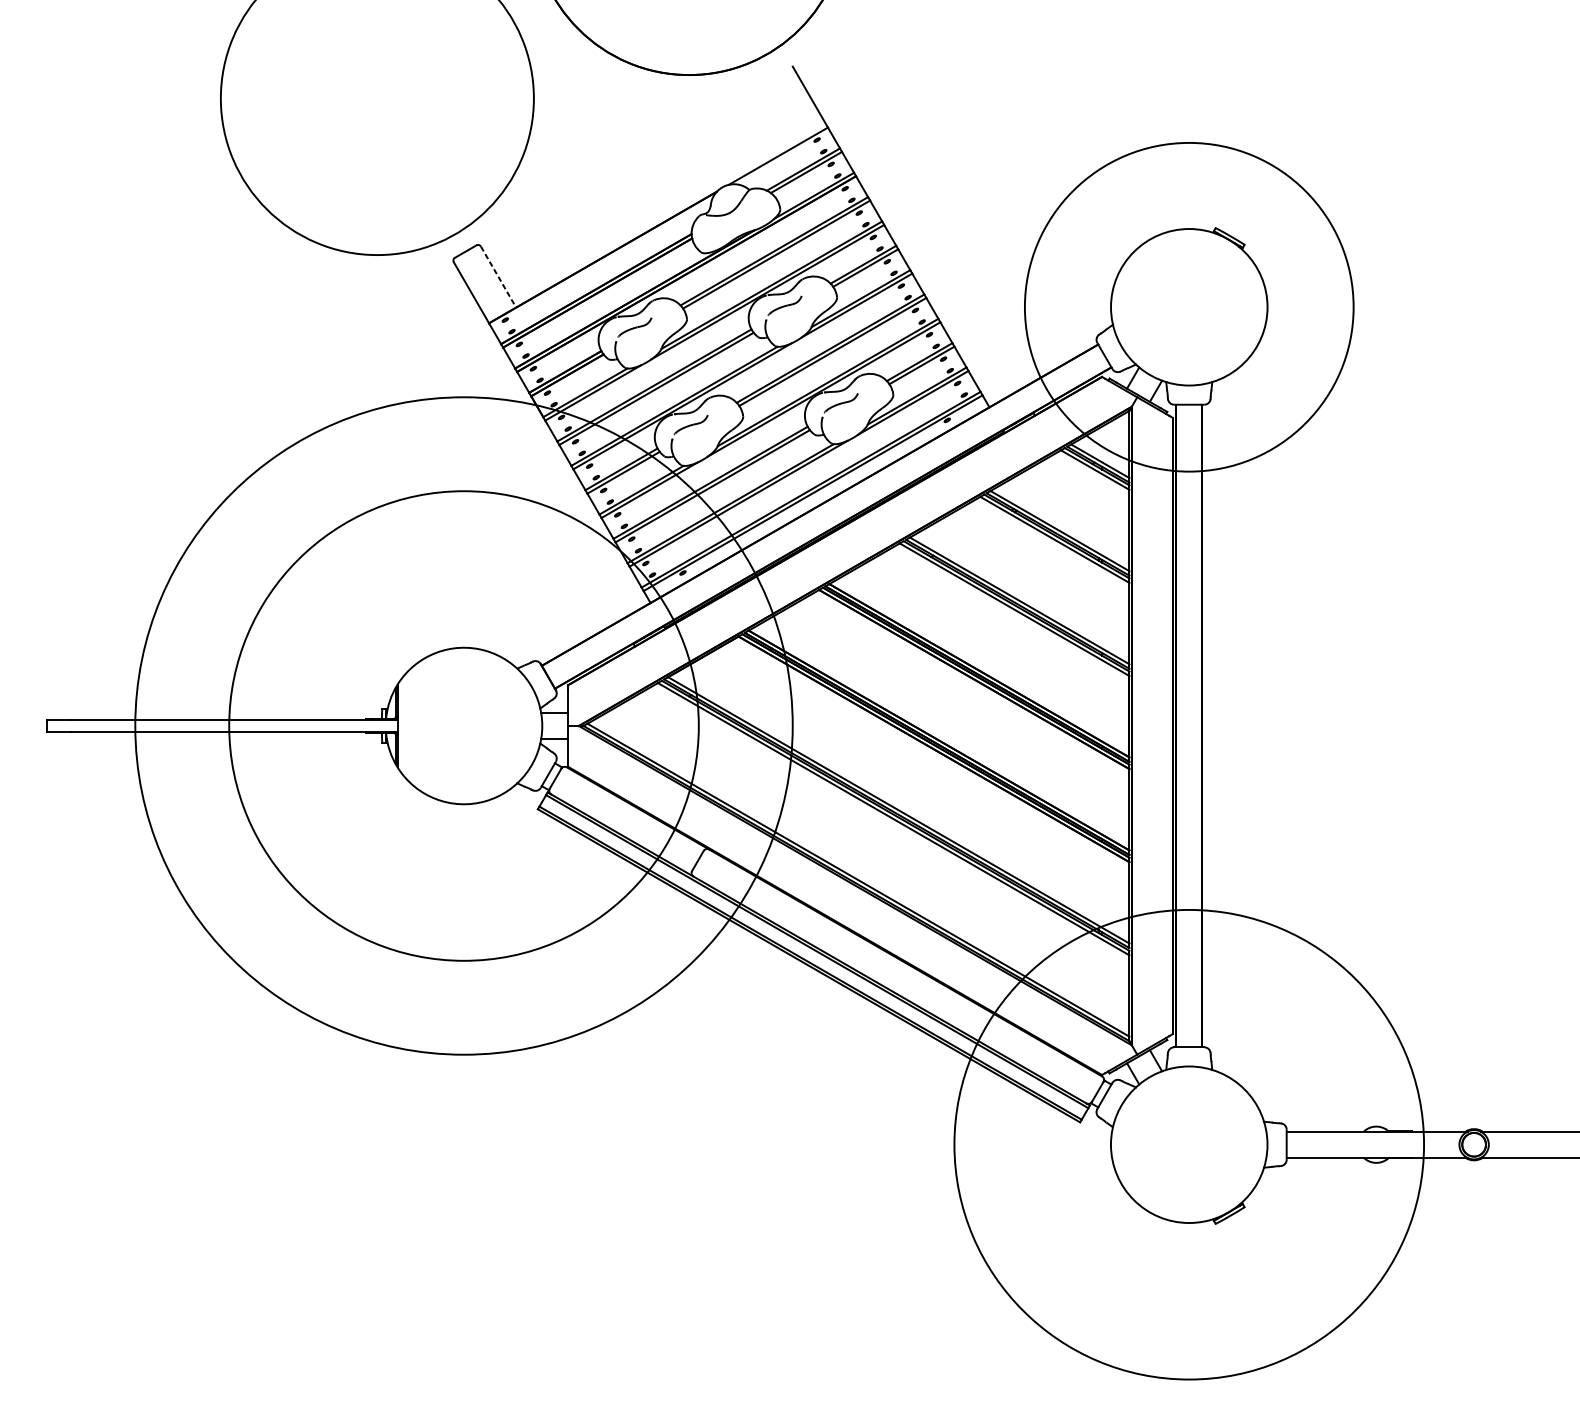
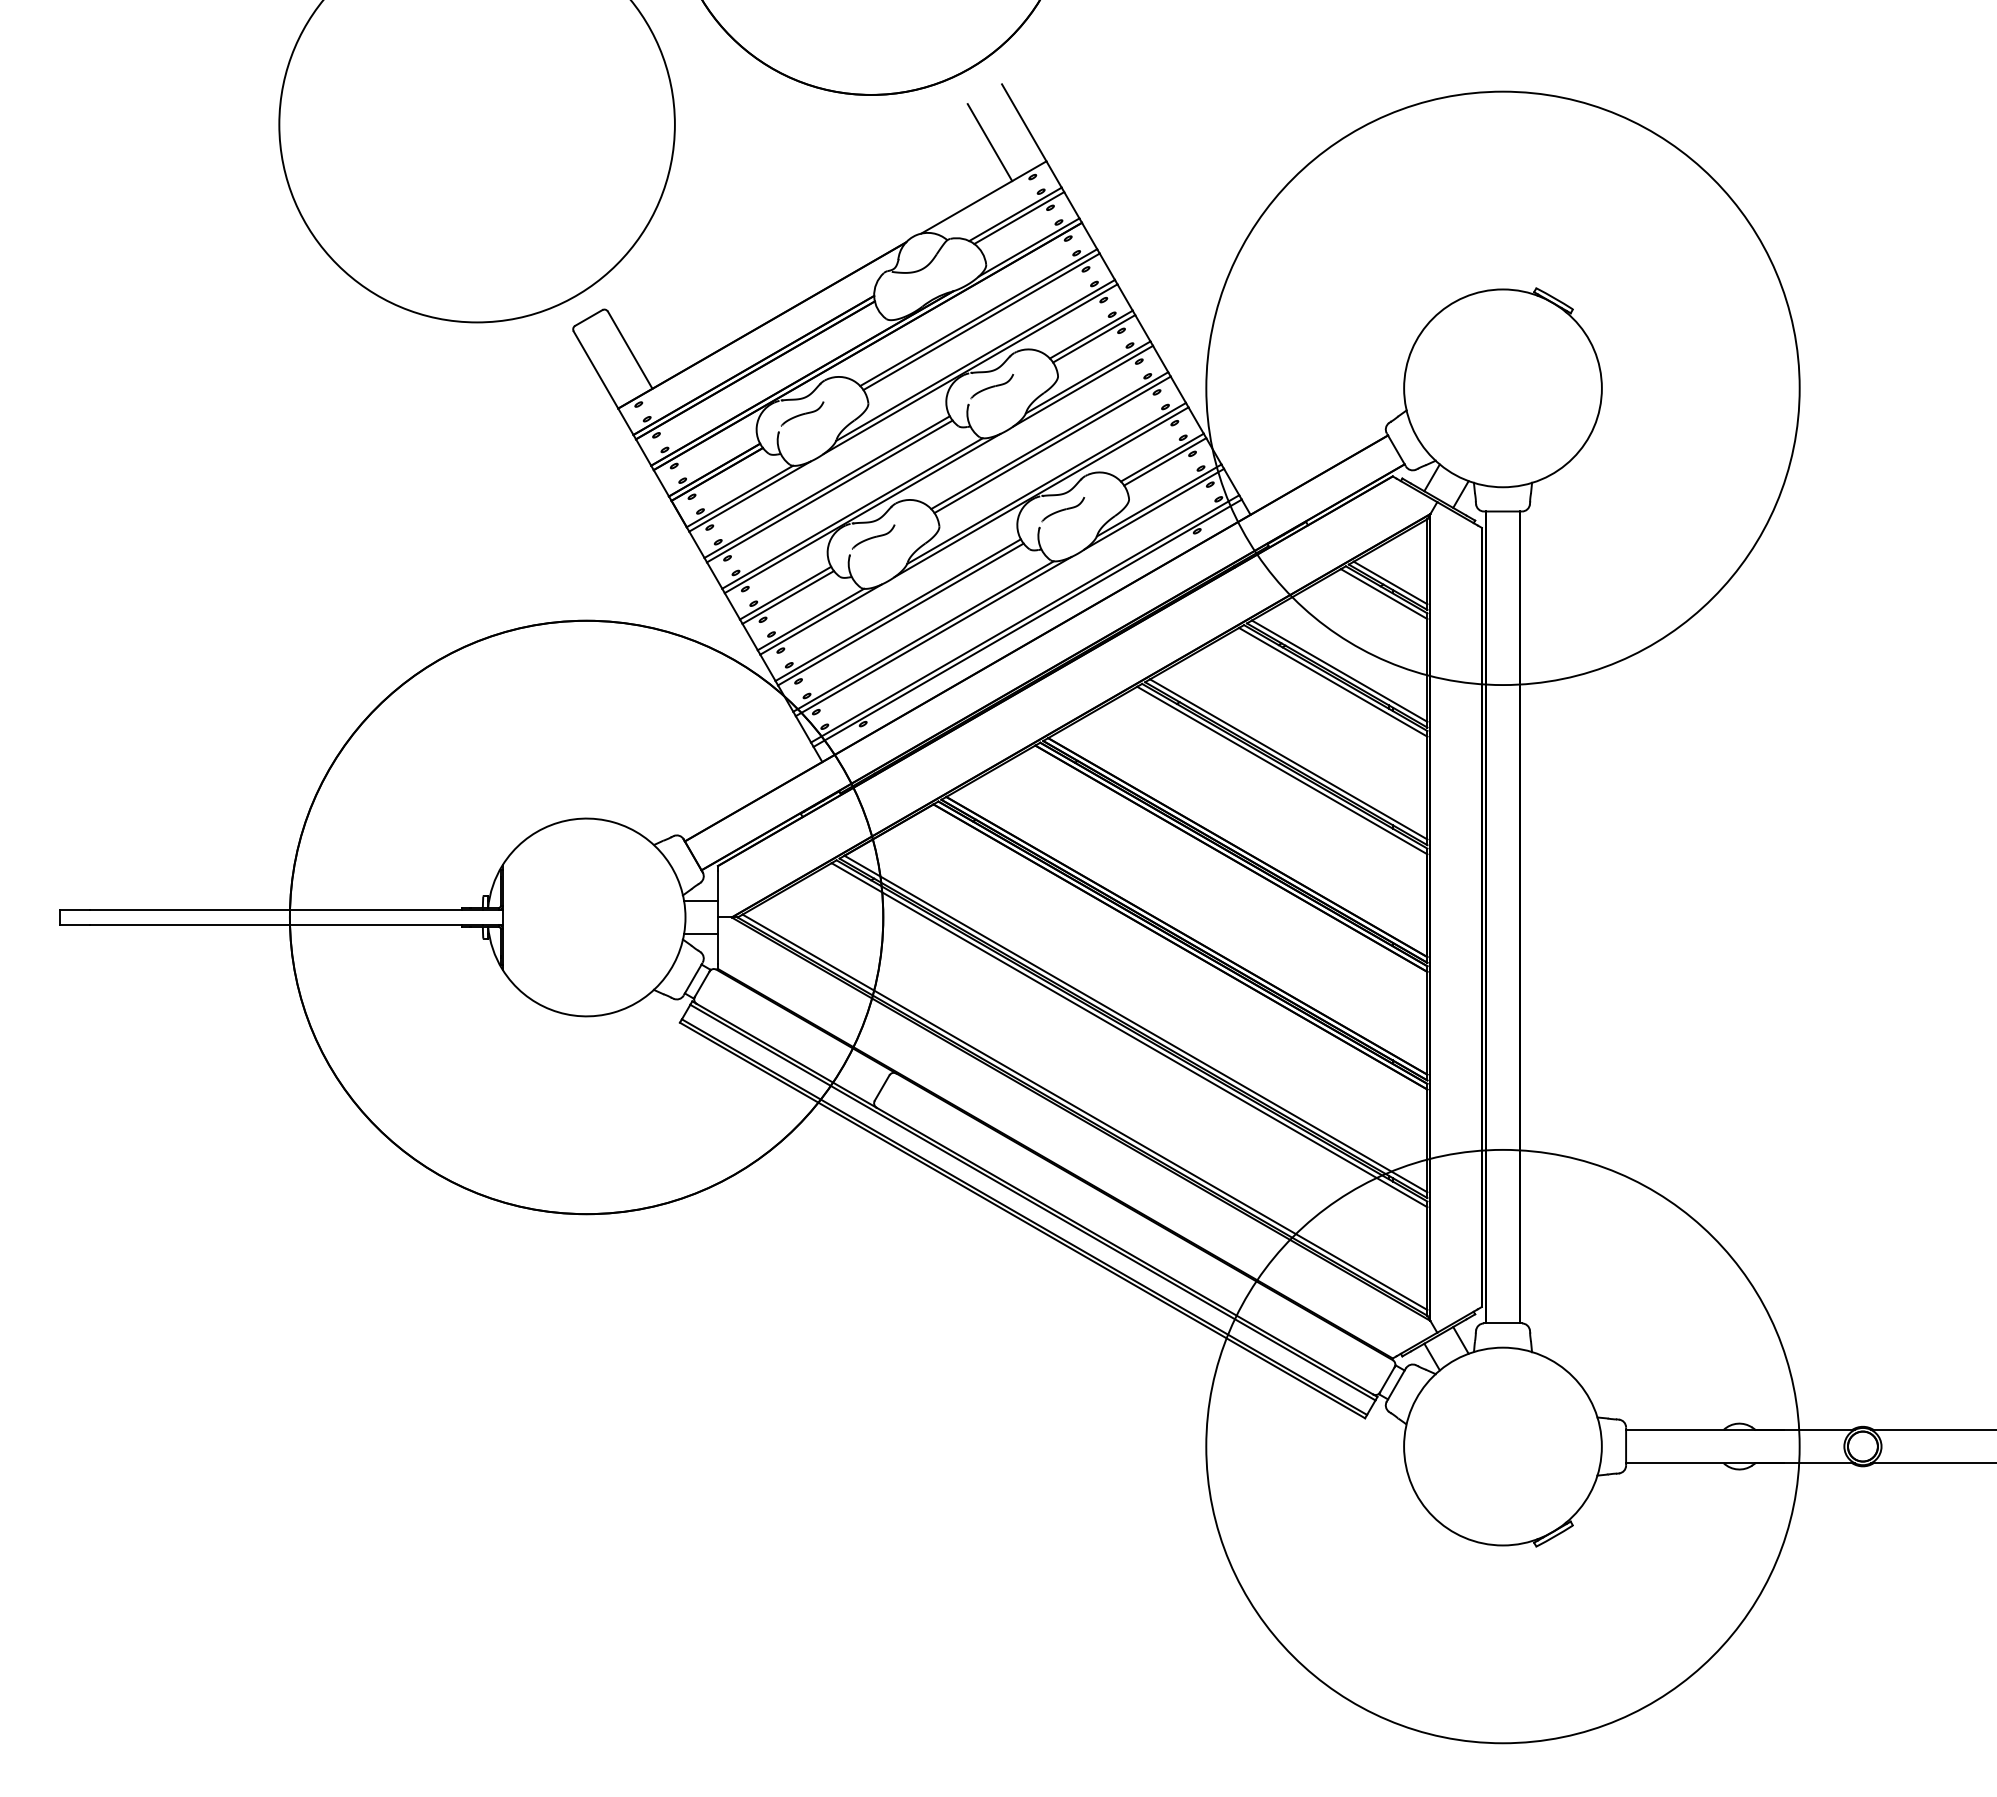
line: (782, 112) -> (989, 142), added
line: (498, 277) -> (630, 350), dashed -> solid
circle: (1188, 307) -> (1502, 388), size x1.43
circle: (463, 726) -> (586, 917), size x0.71

